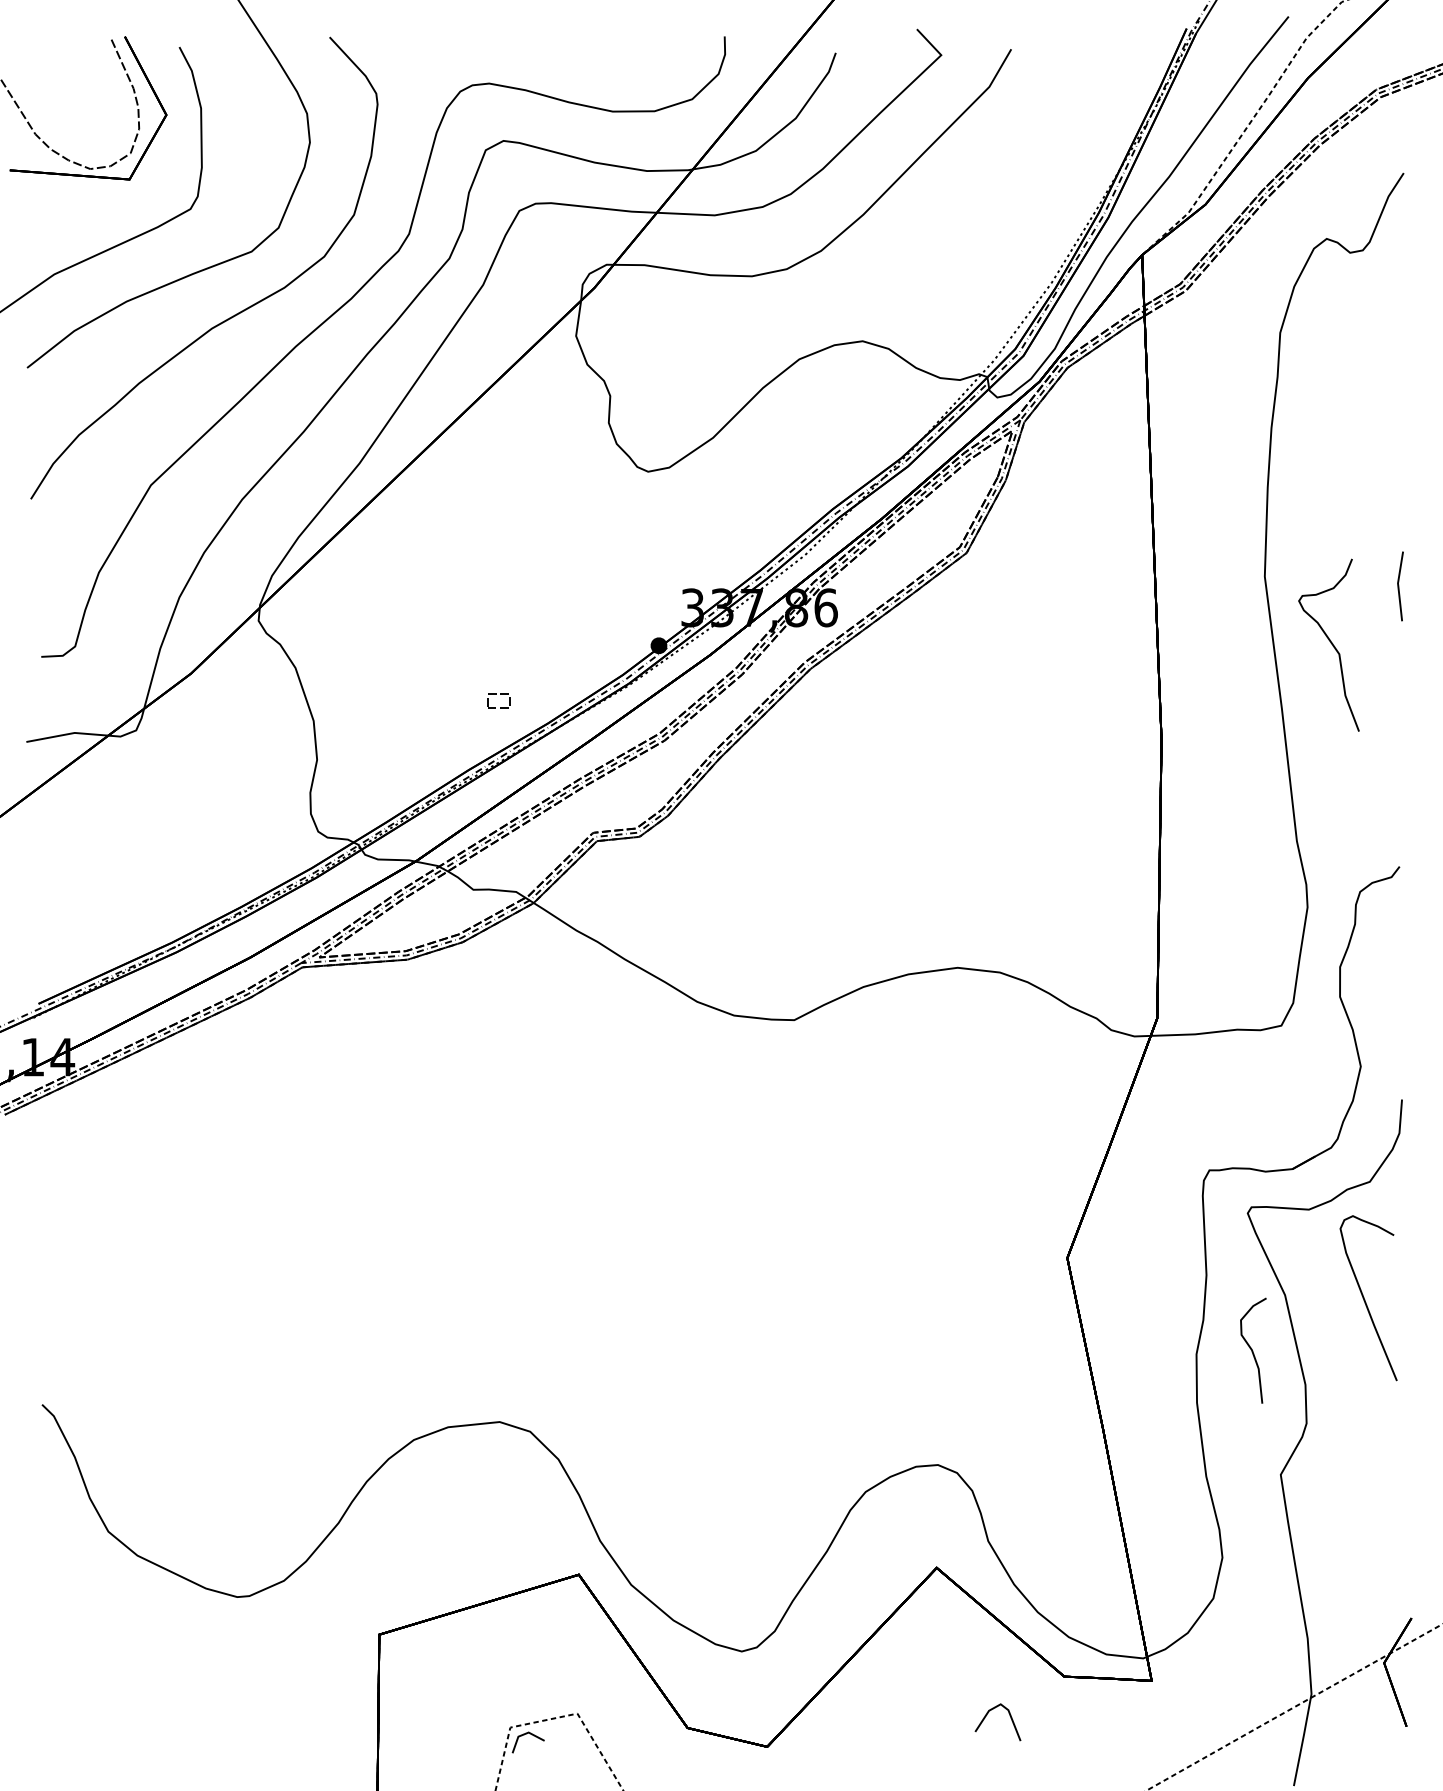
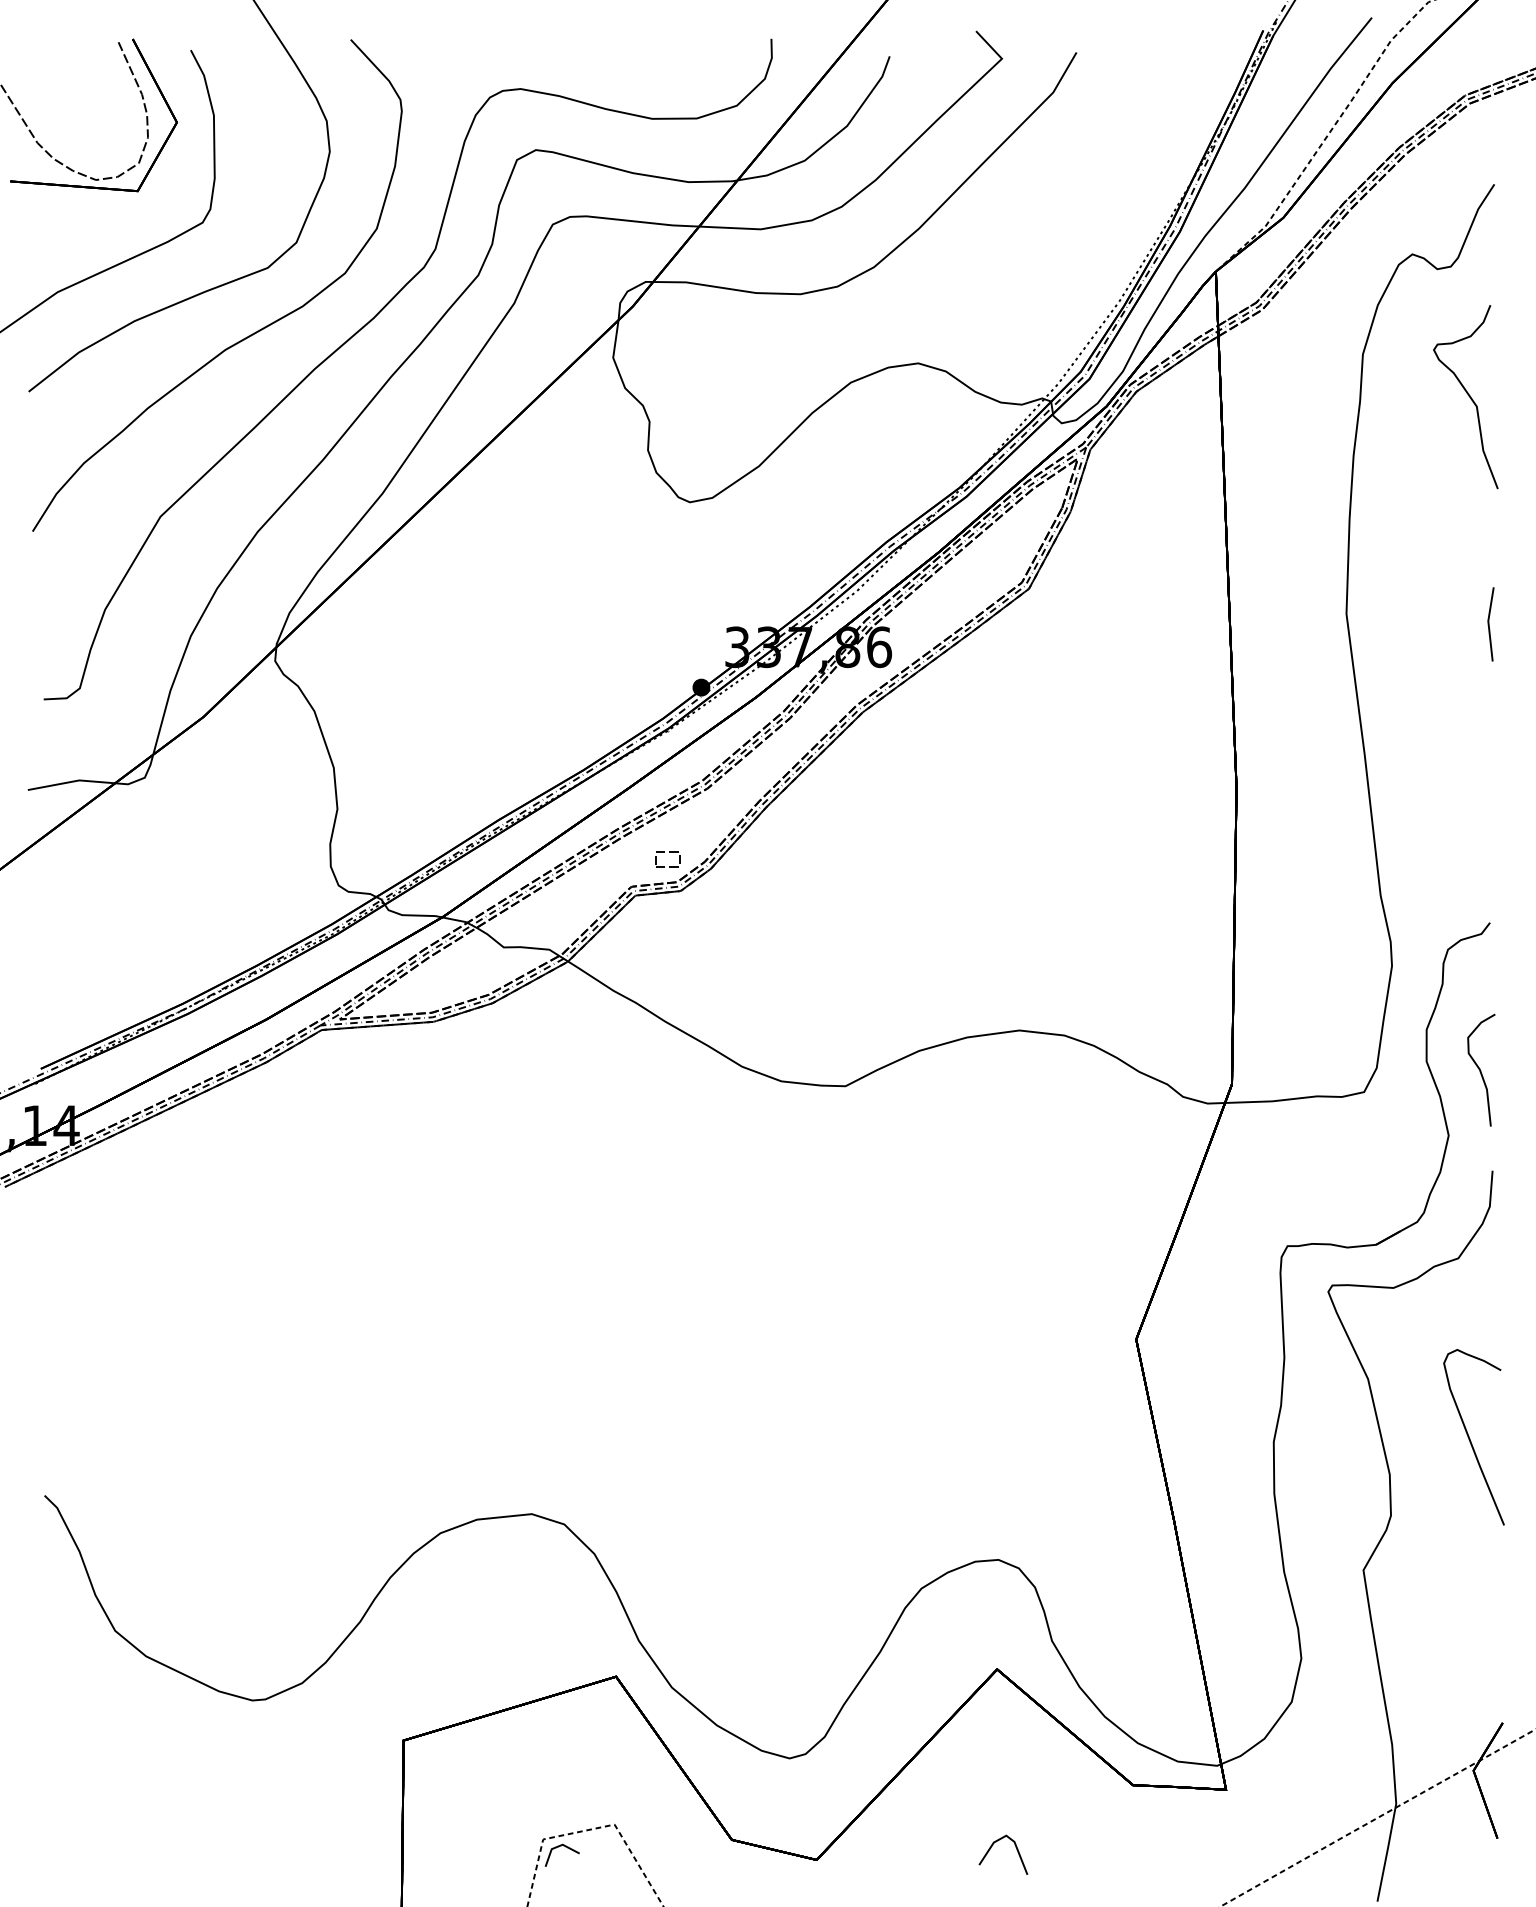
curve: (1331, 644) -> (1468, 396), moved
part: (500, 694) -> (669, 852), moved
curve: (1365, 1299) -> (1470, 1438), moved
curve: (1252, 1350) -> (1480, 1069), moved
line: (986, 1716) -> (991, 1848), moved

